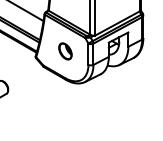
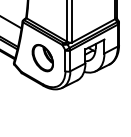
part: (65, 51) -> (43, 58), size x1.67

